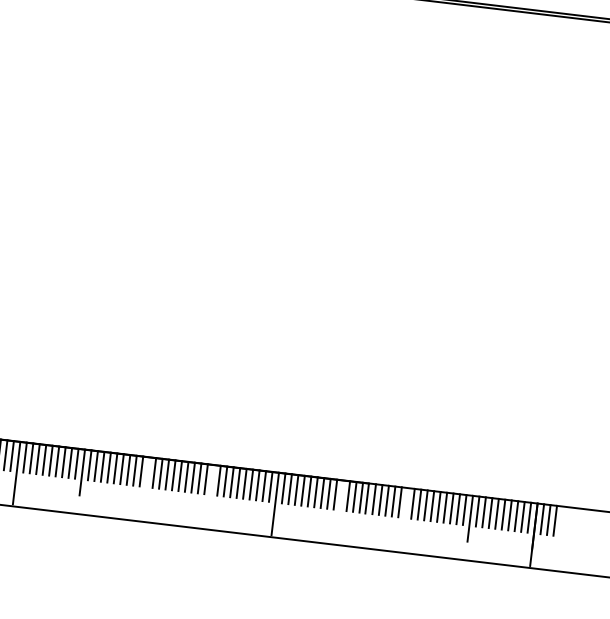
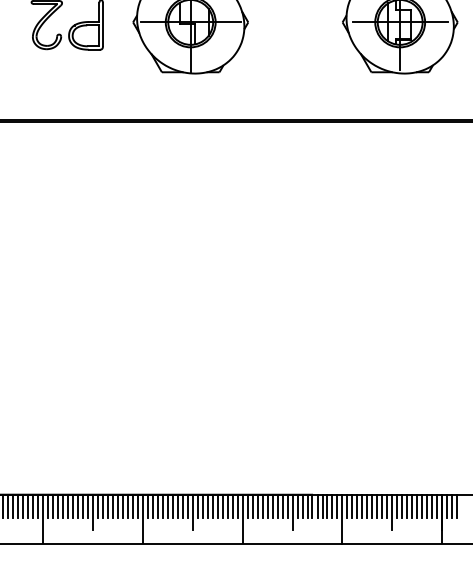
line: (211, 486) -> (192, 511), added
line: (145, 488) -> (142, 518), added
line: (340, 502) -> (292, 511), added
line: (404, 520) -> (342, 519), added

